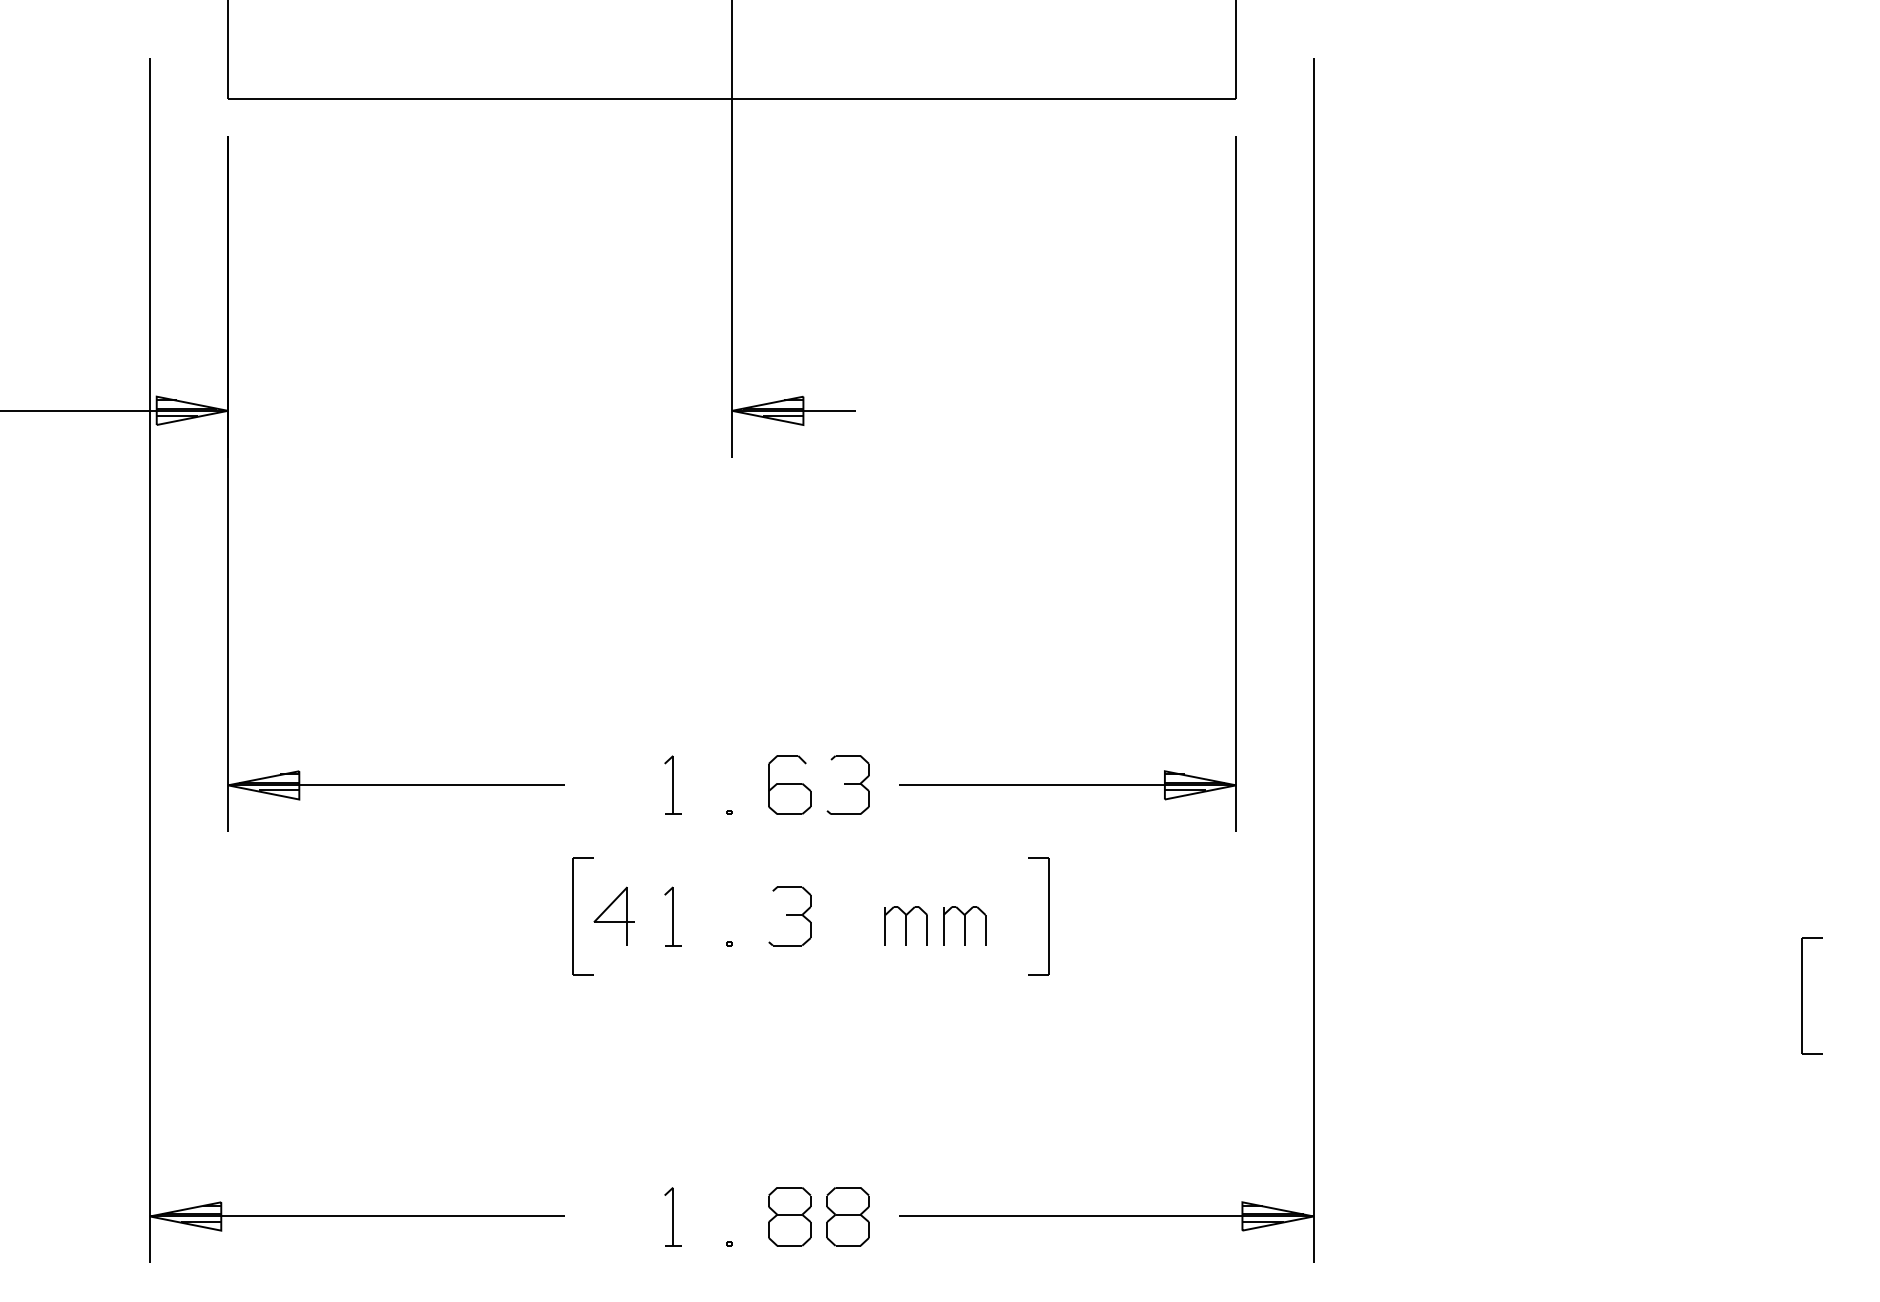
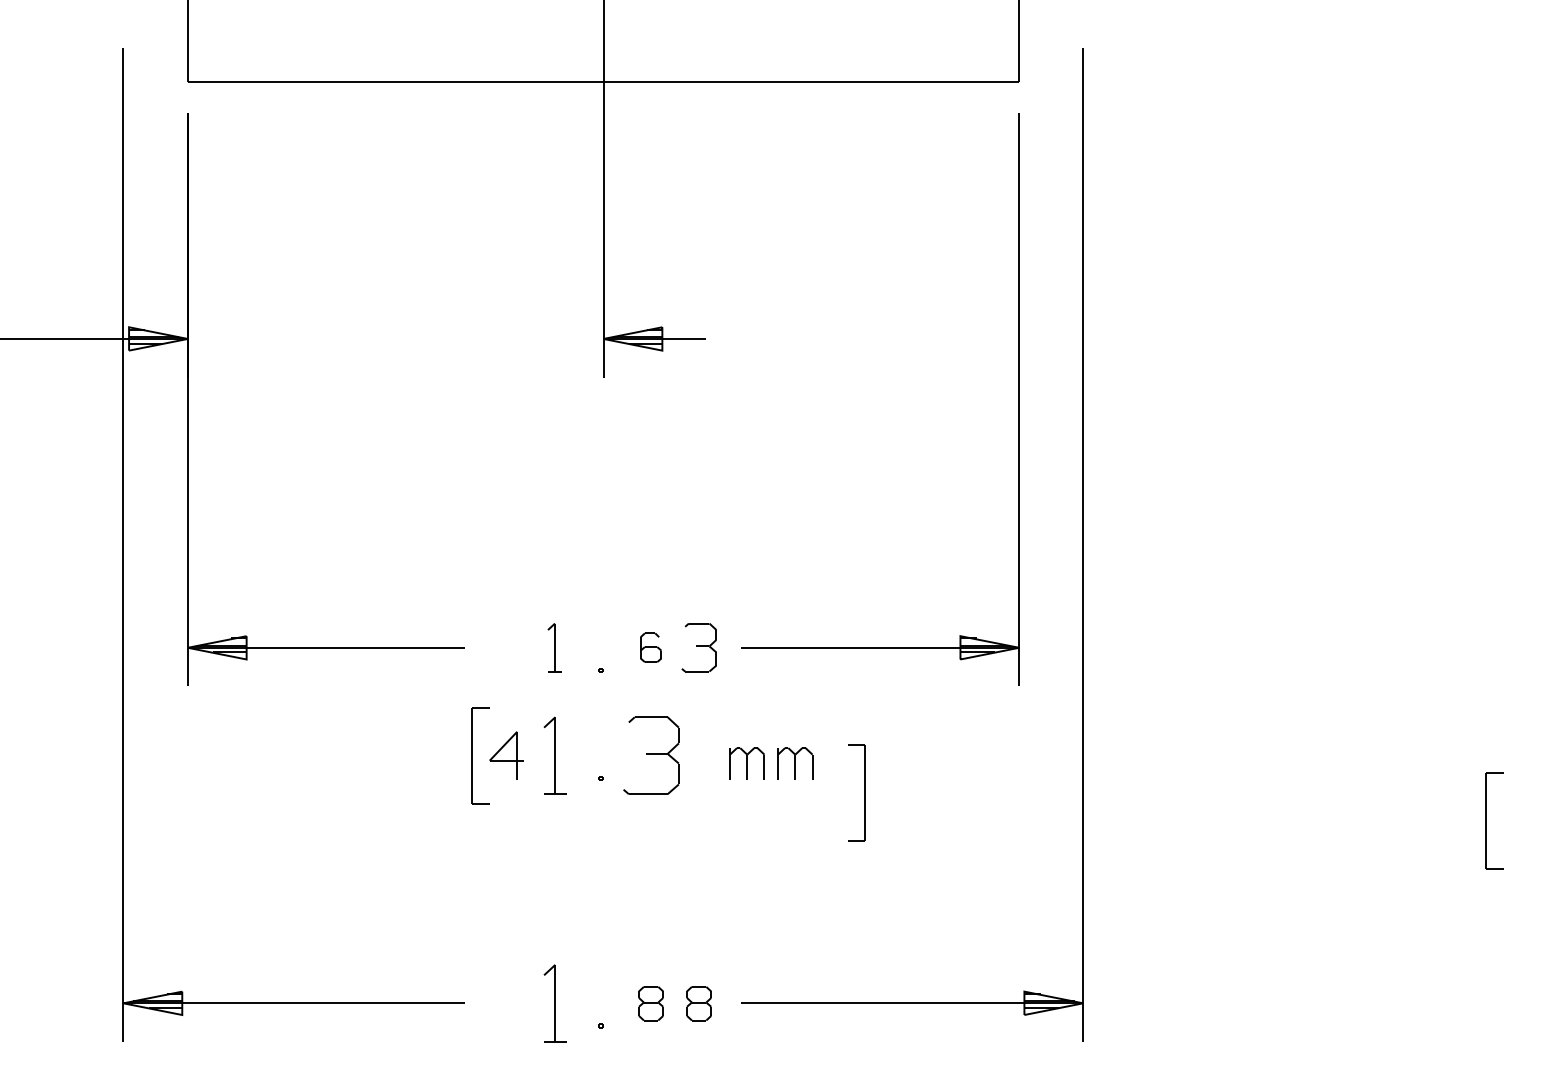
part: (789, 784) -> (650, 647), size x0.6
part: (672, 915) -> (554, 755), size x1.6
part: (789, 915) -> (650, 755), size x1.6
part: (1048, 915) -> (864, 792), moved
part: (672, 1216) -> (554, 1003), size x1.6
part: (789, 1216) -> (650, 1003), size x0.7
part: (847, 1216) -> (698, 1003), size x0.7

